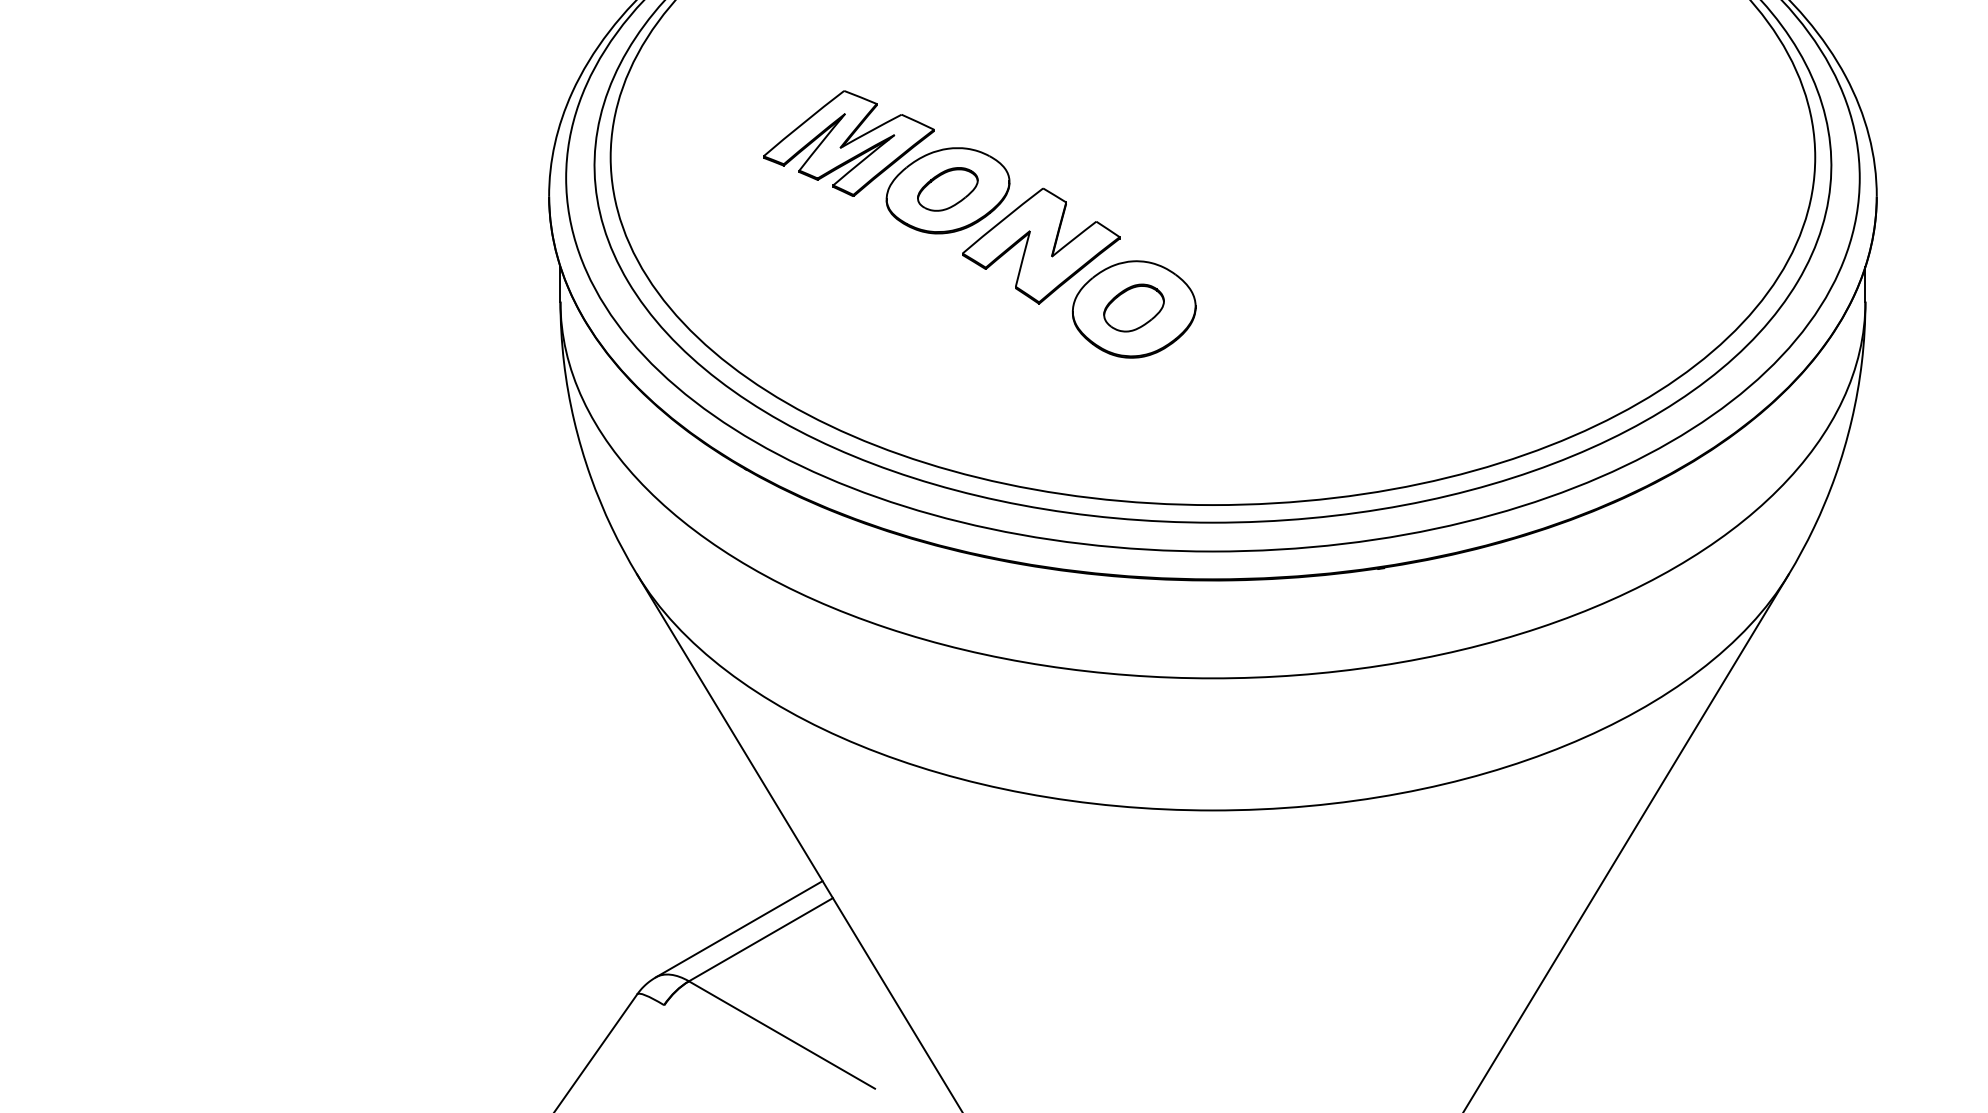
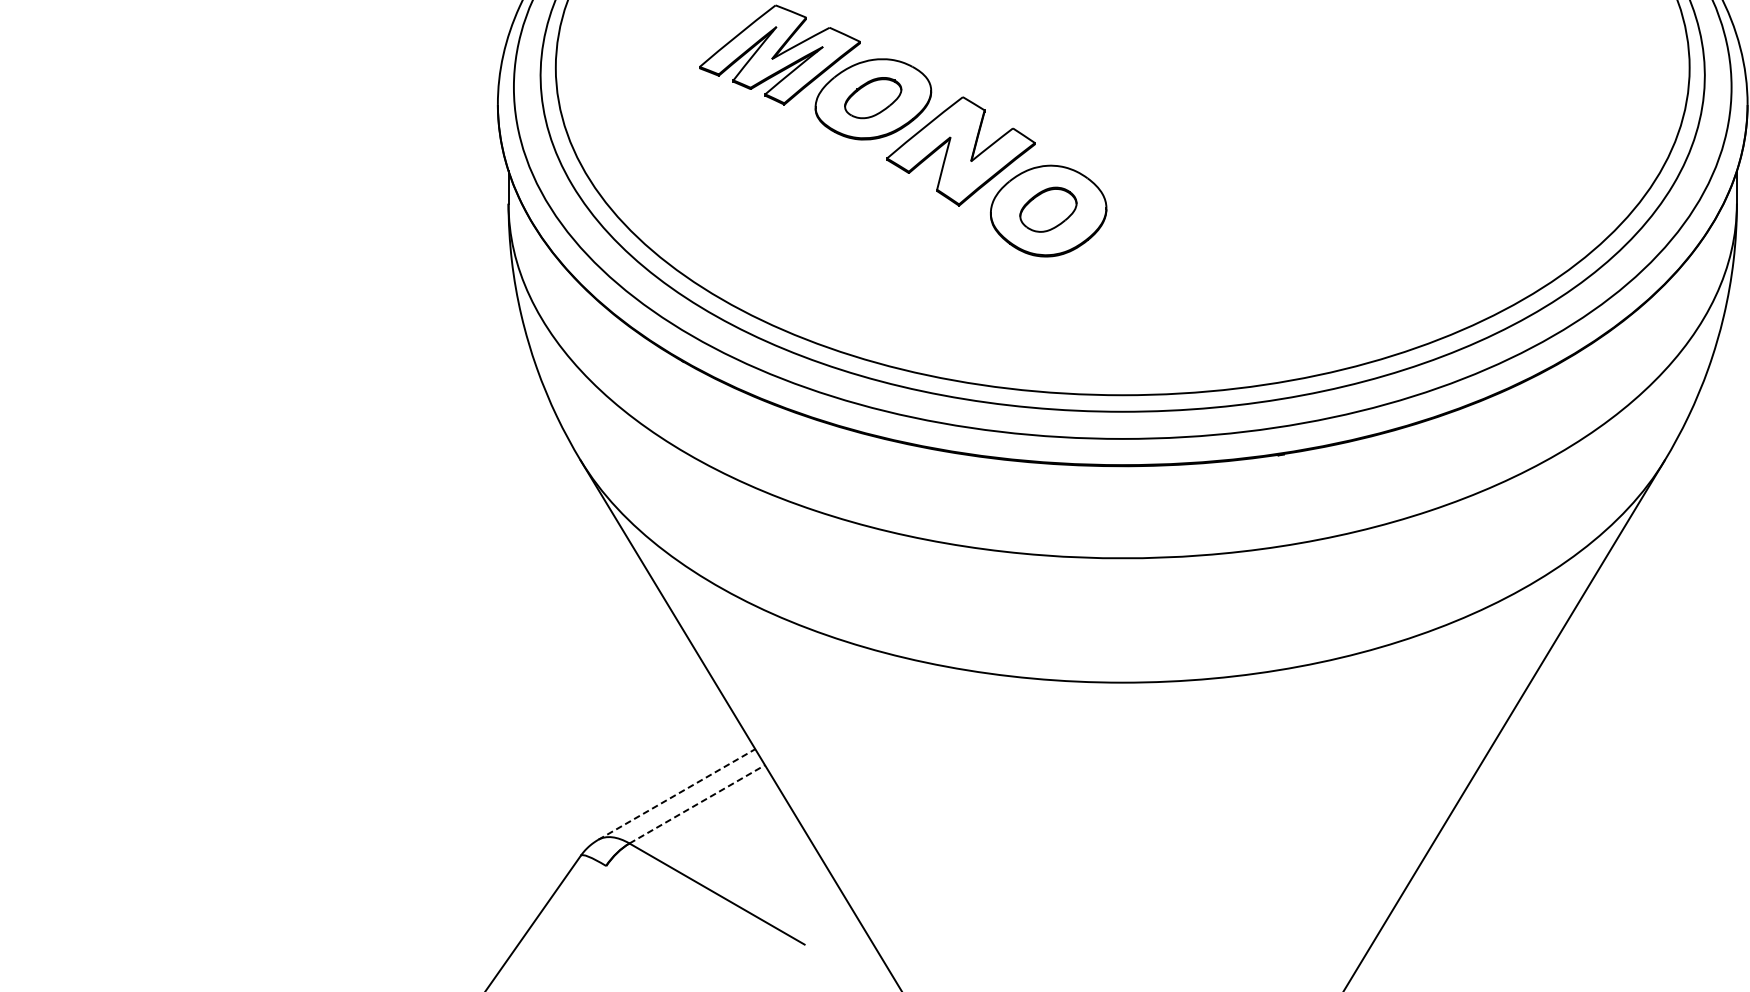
line: (739, 929) -> (677, 794), solid -> dashed
line: (761, 939) -> (697, 804), solid -> dashed

